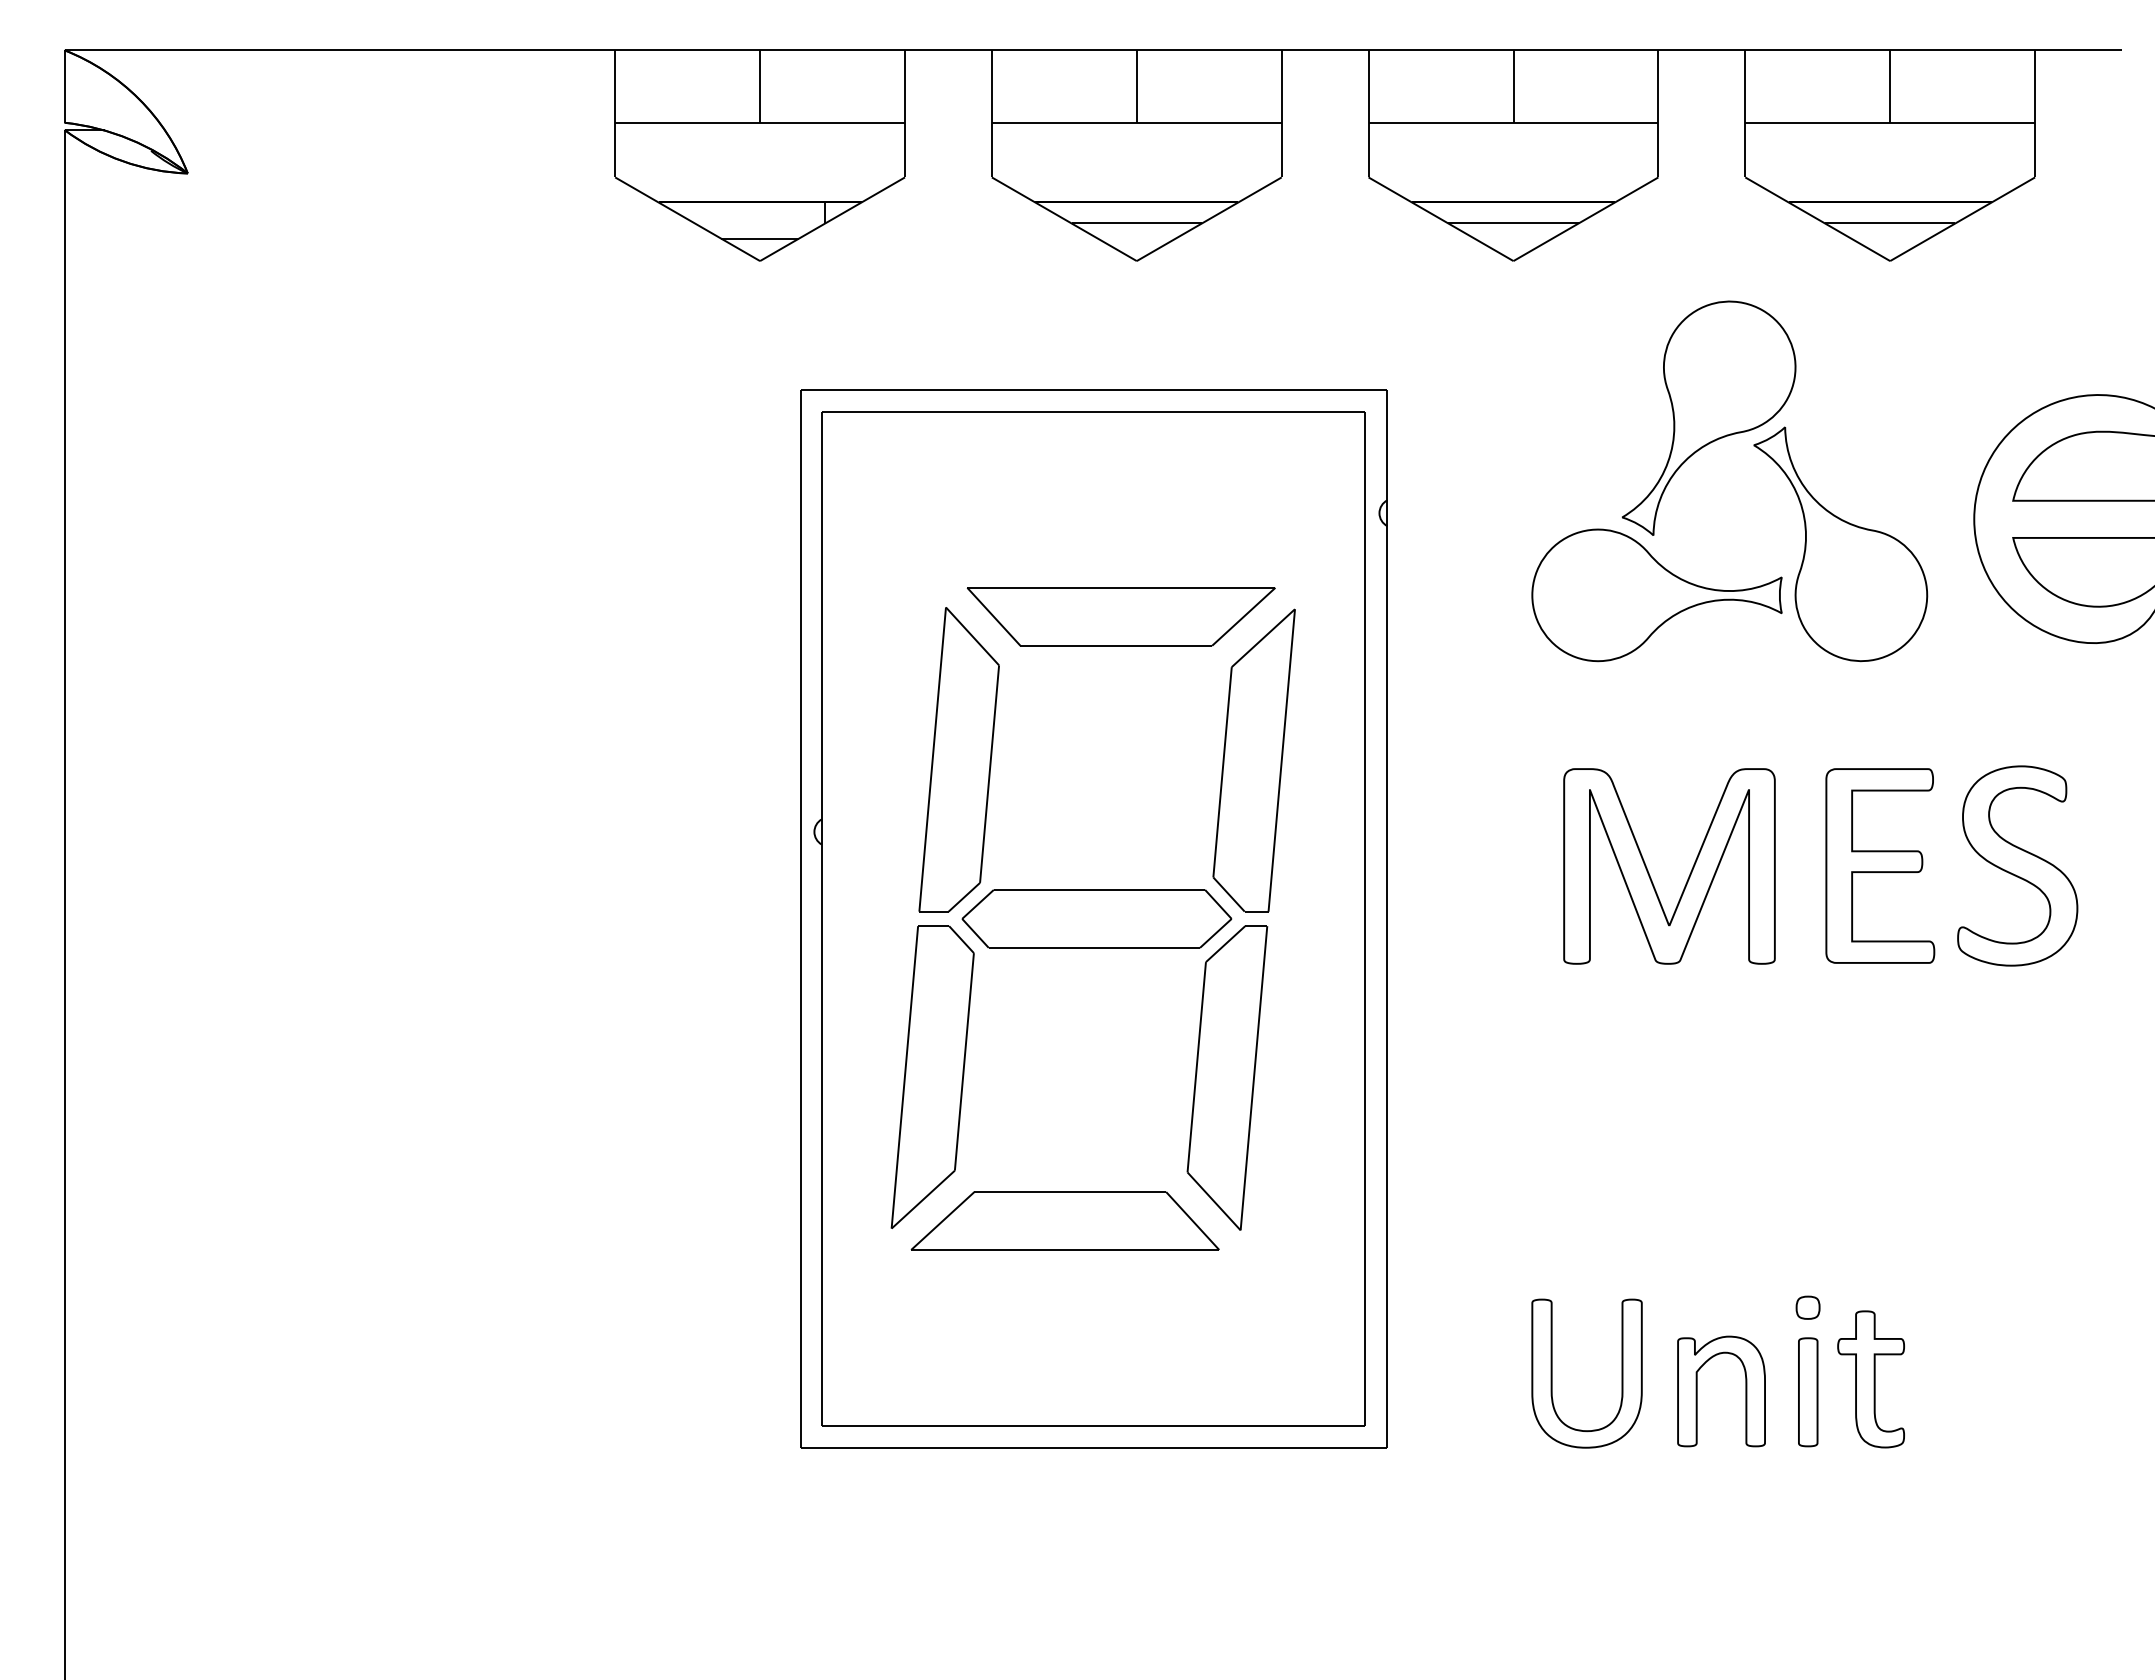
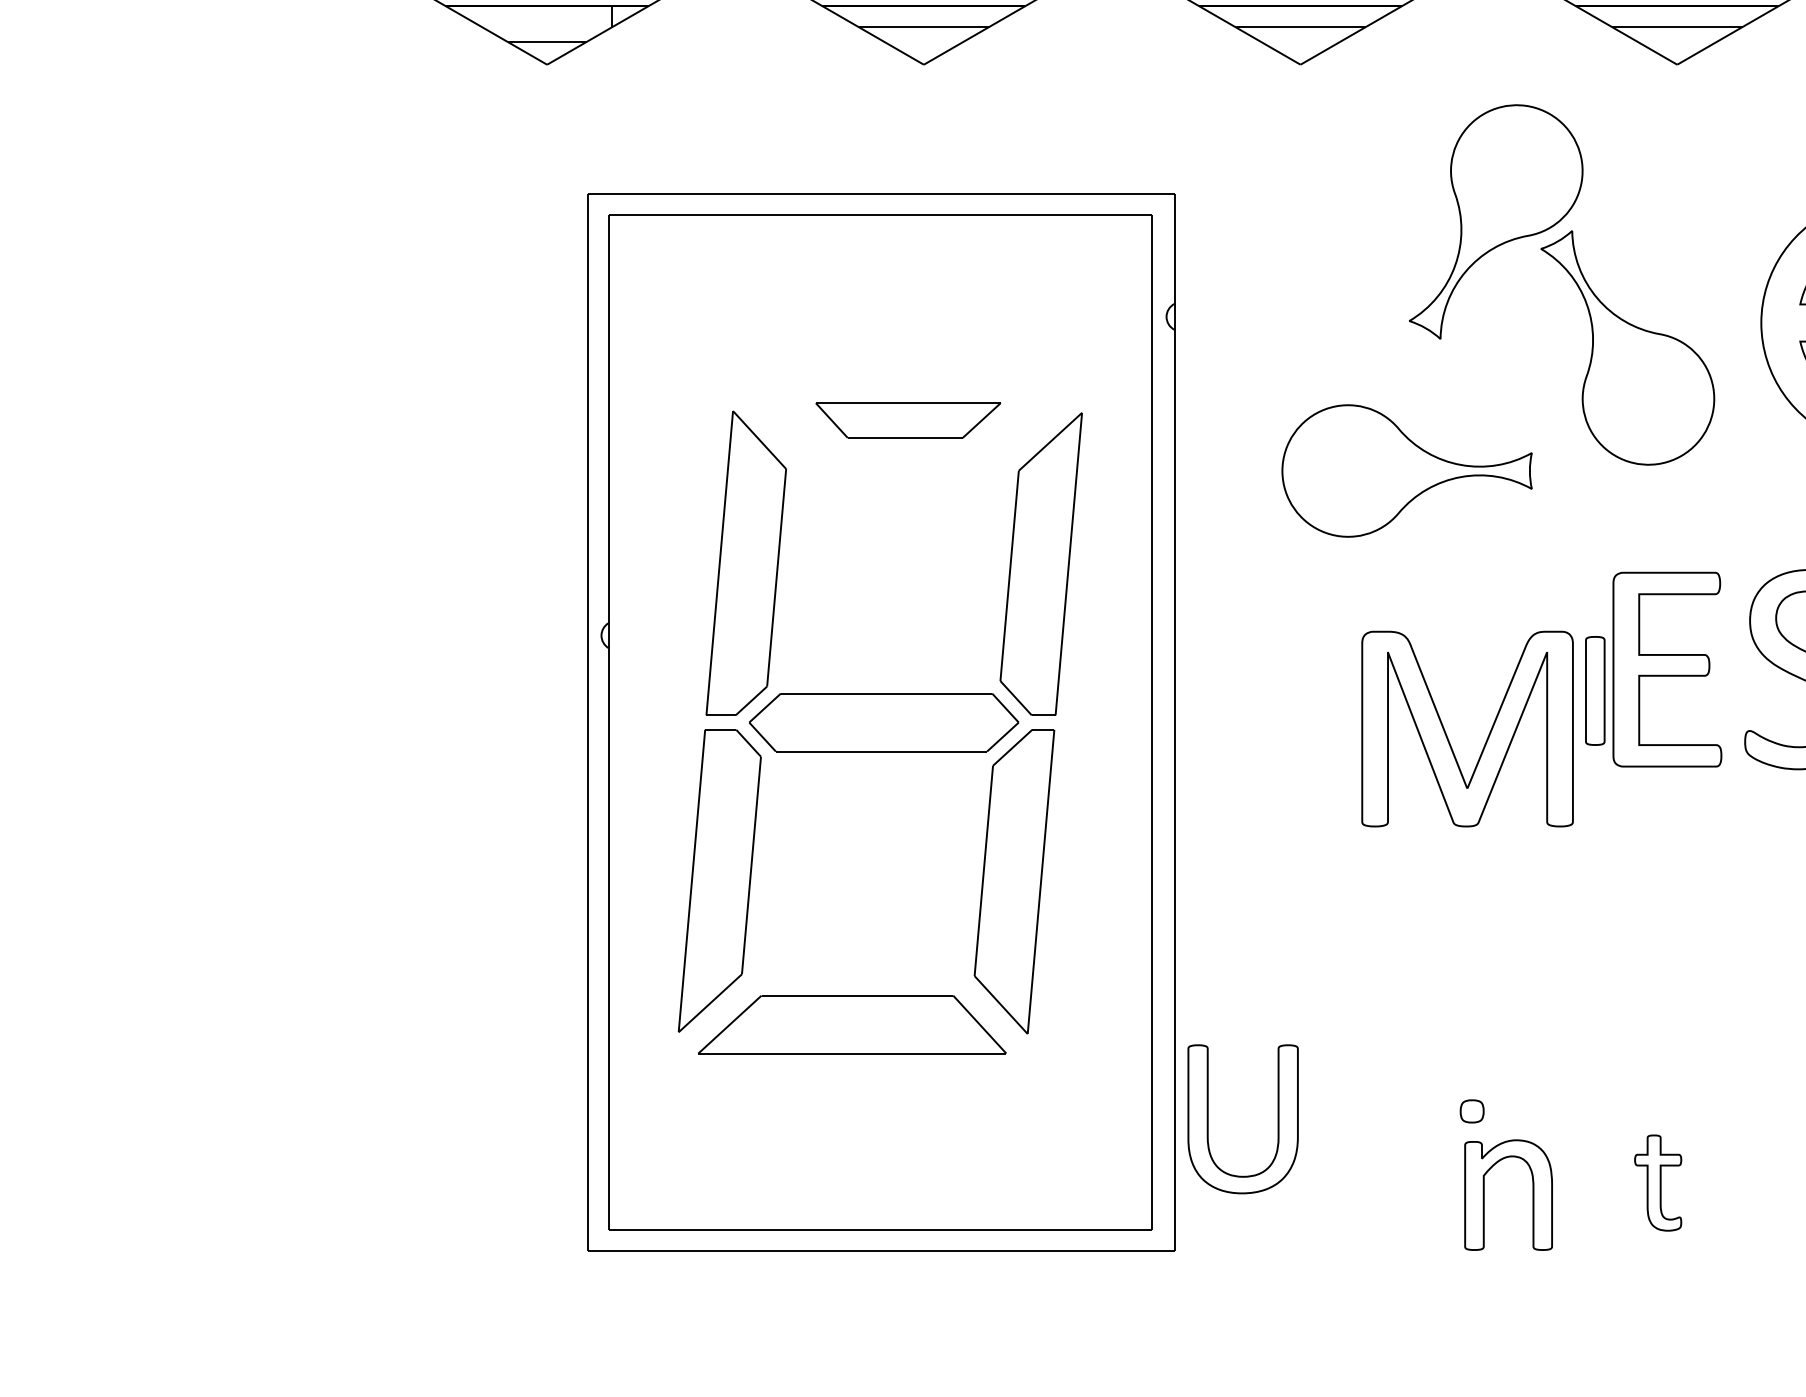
part: (1656, 595) -> (1406, 471), moved
part: (1120, 616) -> (907, 420), size x0.6
part: (1649, 872) -> (1447, 735), moved
part: (1807, 1307) -> (1471, 1111), moved
part: (1552, 1373) -> (1208, 1119), moved
part: (1870, 1379) -> (1657, 1183), size x0.7
part: (1808, 1392) -> (1595, 691), moved

